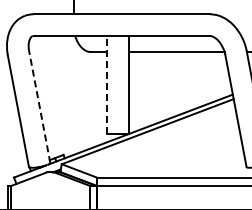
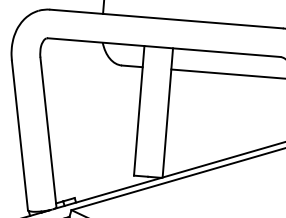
line: (106, 84) -> (138, 109), dashed -> solid
line: (39, 107) -> (48, 133), dashed -> solid

